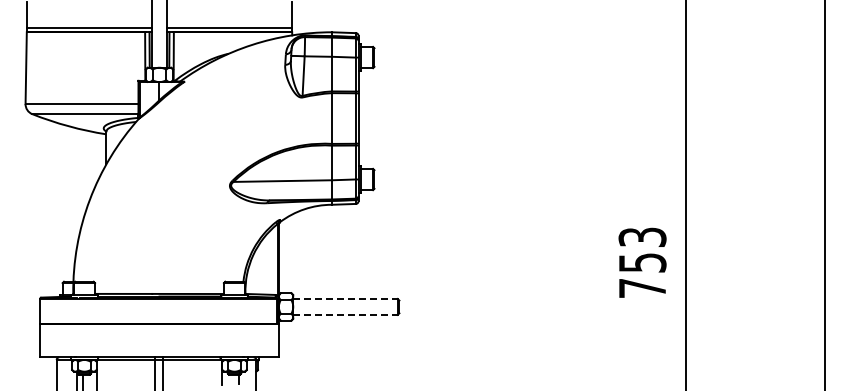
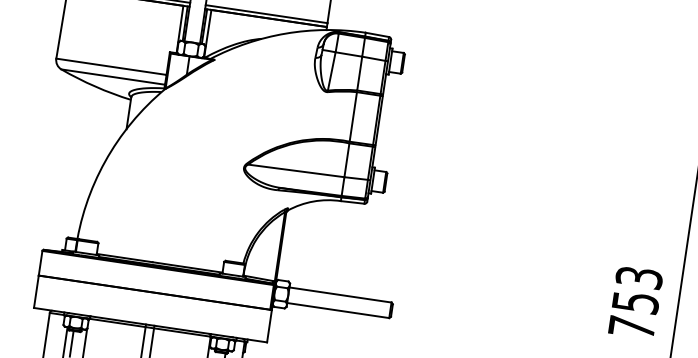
line: (346, 298) -> (341, 294), dashed -> solid
line: (346, 314) -> (339, 310), dashed -> solid

